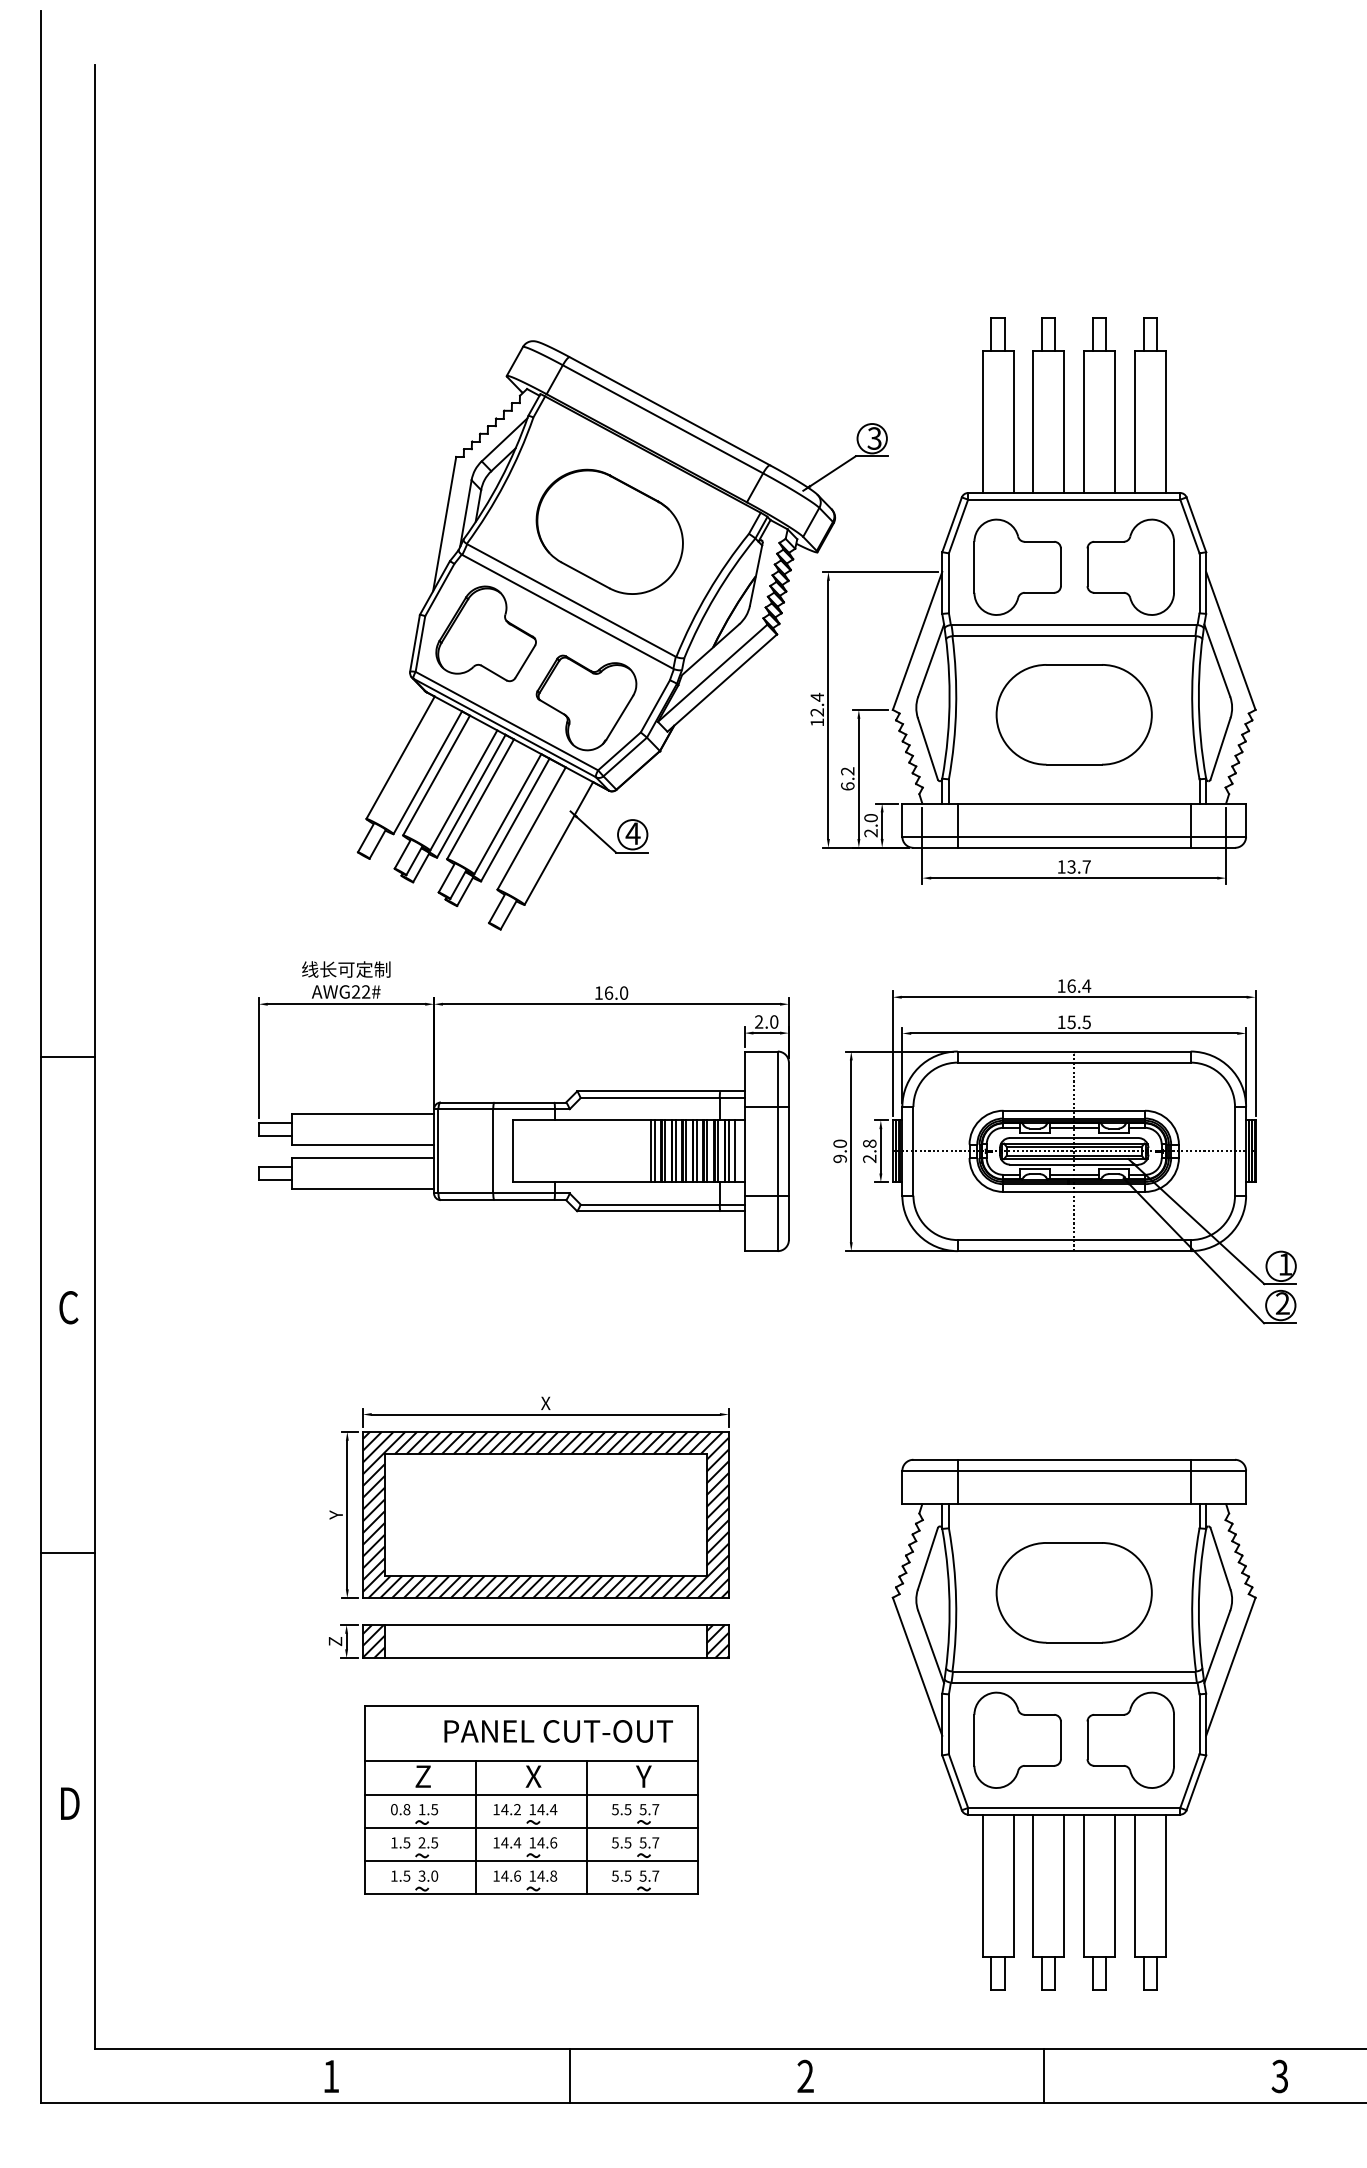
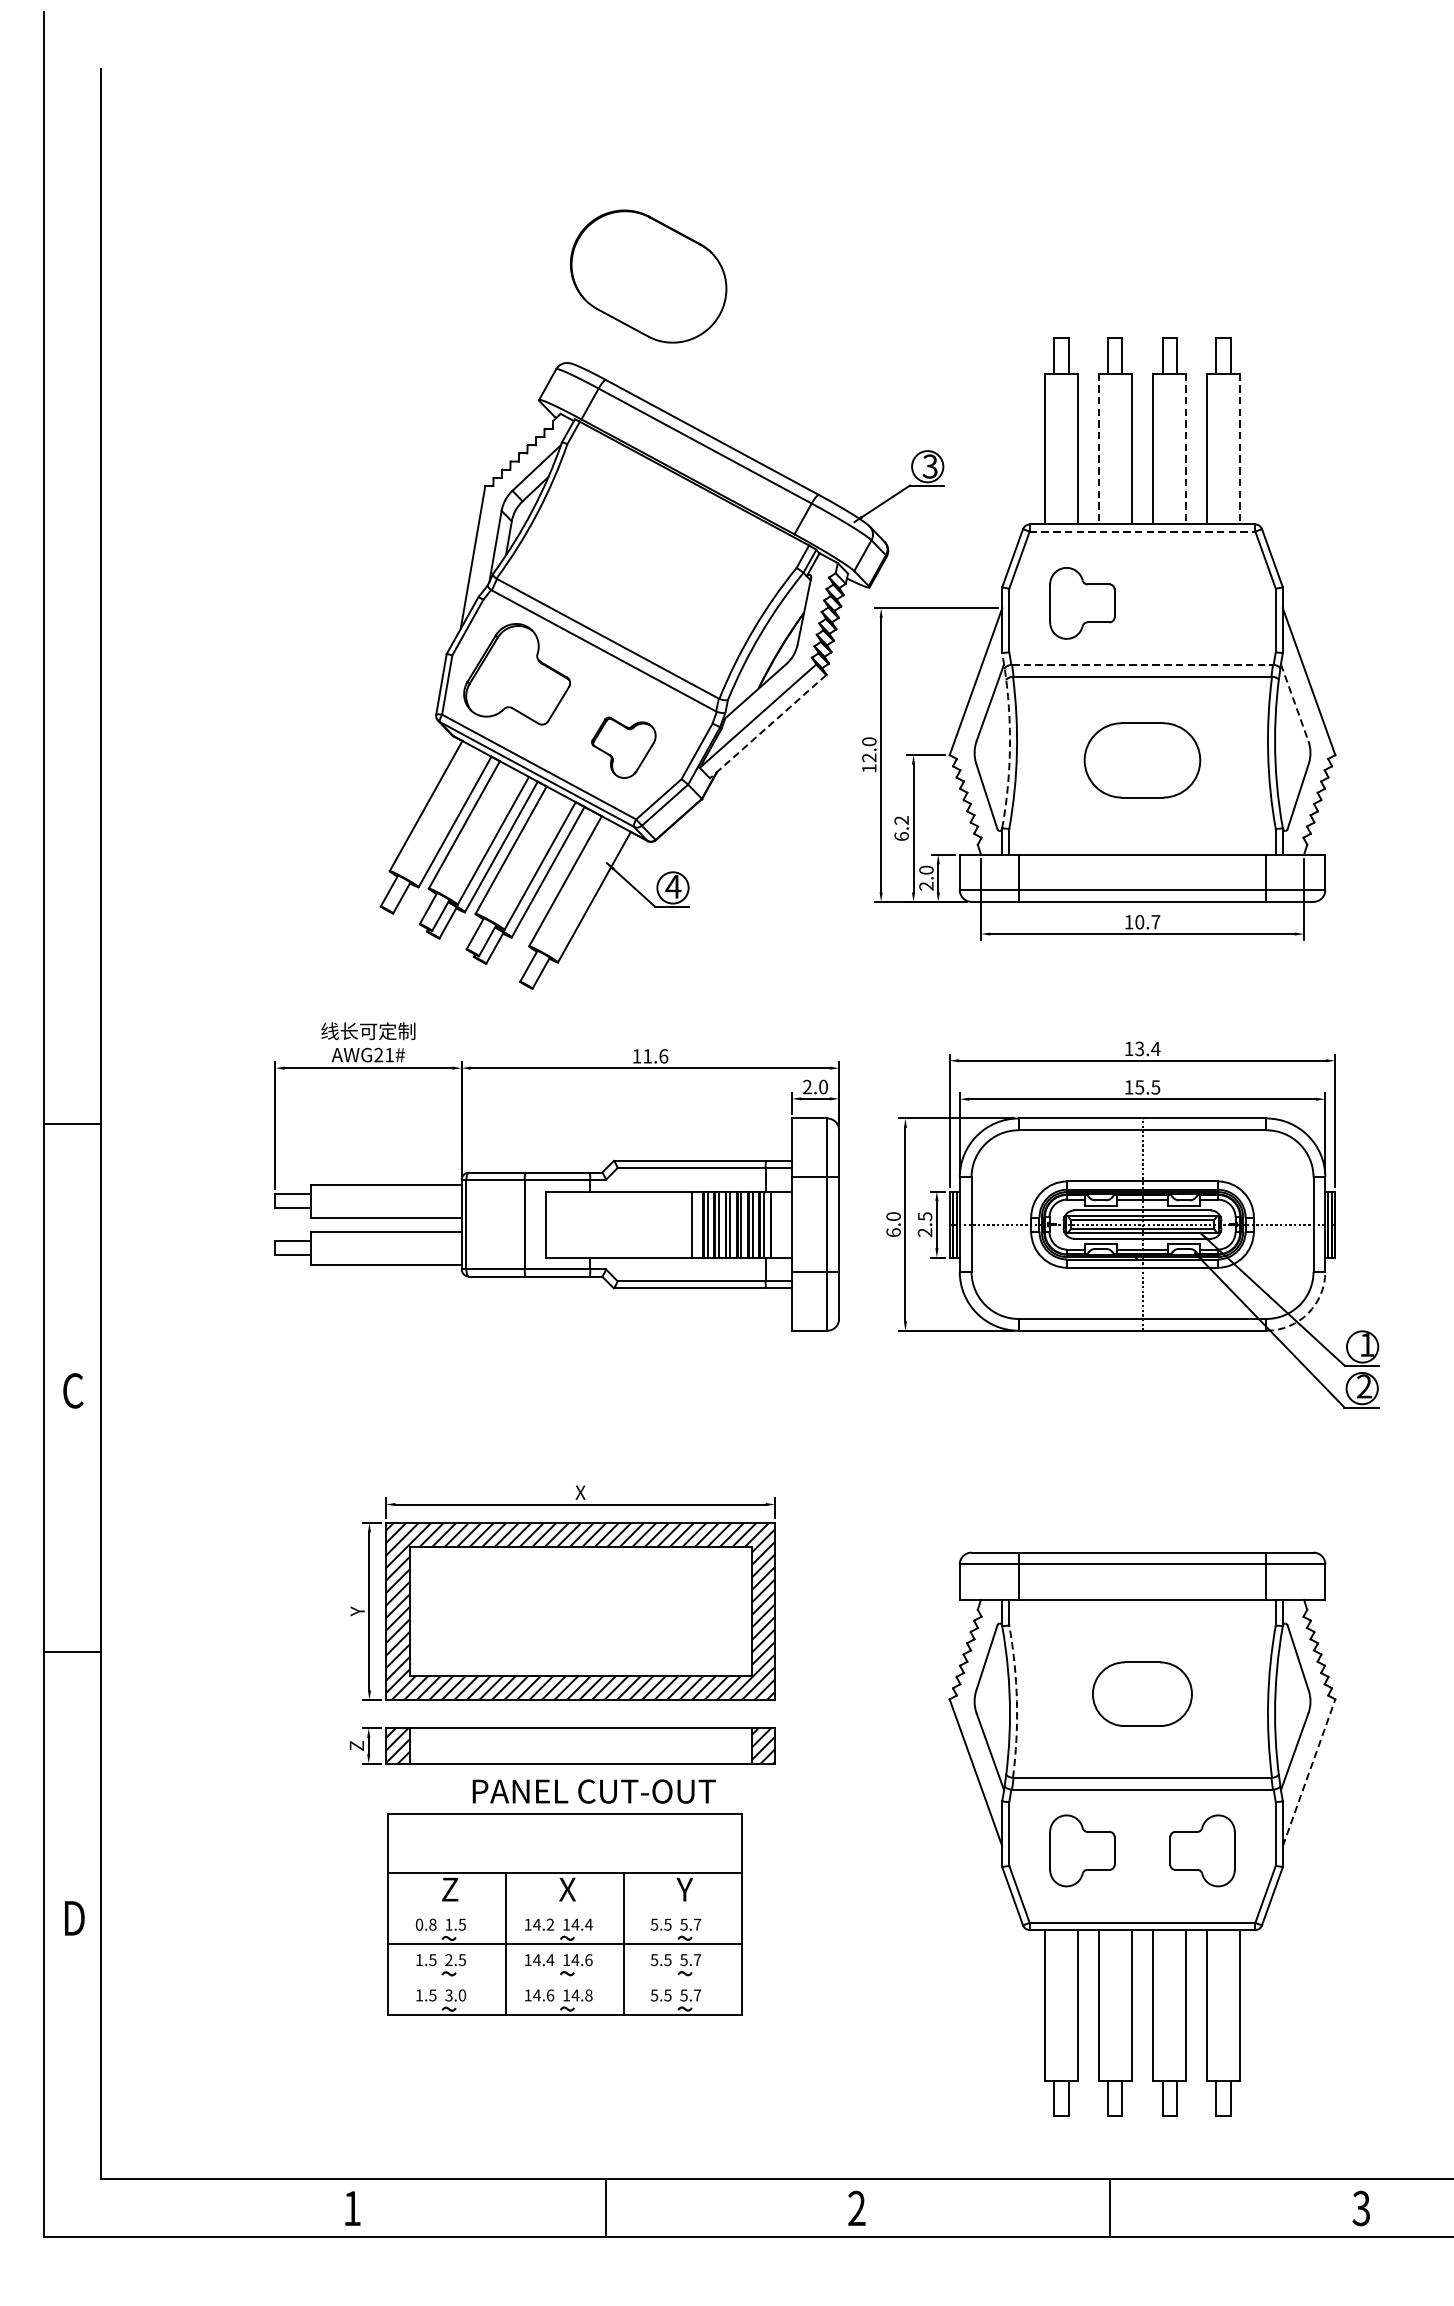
line: (1033, 422) -> (1099, 449), solid -> dashed
line: (1115, 422) -> (1186, 449), solid -> dashed
line: (1165, 422) -> (1239, 449), solid -> dashed
line: (1074, 499) -> (1142, 531), solid -> dashed
part: (609, 531) -> (648, 276), moved
part: (1017, 566) -> (1082, 602), size x0.7
part: (1130, 566) -> (1202, 602), removed
line: (1074, 624) -> (1142, 664), solid -> dashed
line: (1217, 661) -> (1294, 703), solid -> dashed
line: (721, 683) -> (767, 727), solid -> dashed
text: (817, 696) -> (869, 740), 12.4 -> 12.0
arc: (949, 696) -> (1009, 740), solid -> dashed
part: (586, 702) -> (623, 747), size x0.6
part: (1073, 714) -> (1141, 760), size x0.7
text: (1071, 866) -> (1139, 921), 13.7 -> 10.7
text: (1071, 985) -> (1139, 1048), 16.4 -> 13.4
text: (366, 991) -> (389, 1054), AWG22# -> AWG21#
text: (616, 992) -> (655, 1055), 16.0 -> 11.6
text: (869, 1143) -> (924, 1216), 2.8 -> 2.5
line: (654, 1151) -> (696, 1224), removed
line: (728, 1151) -> (774, 1224), removed
line: (735, 1151) -> (782, 1224), removed
text: (839, 1158) -> (892, 1232), 9.0 -> 6.0
arc: (1229, 1234) -> (1307, 1313), solid -> dashed
part: (1073, 1592) -> (1141, 1693), size x0.6
arc: (956, 1599) -> (1017, 1701), solid -> dashed
line: (1231, 1666) -> (1309, 1772), solid -> dashed
text: (558, 1731) -> (594, 1791), moved
part: (1017, 1739) -> (1082, 1850), size x0.7
part: (1130, 1739) -> (1202, 1850), size x0.7
line: (530, 1794) -> (564, 1908), removed
line: (530, 1861) -> (564, 1979), removed

